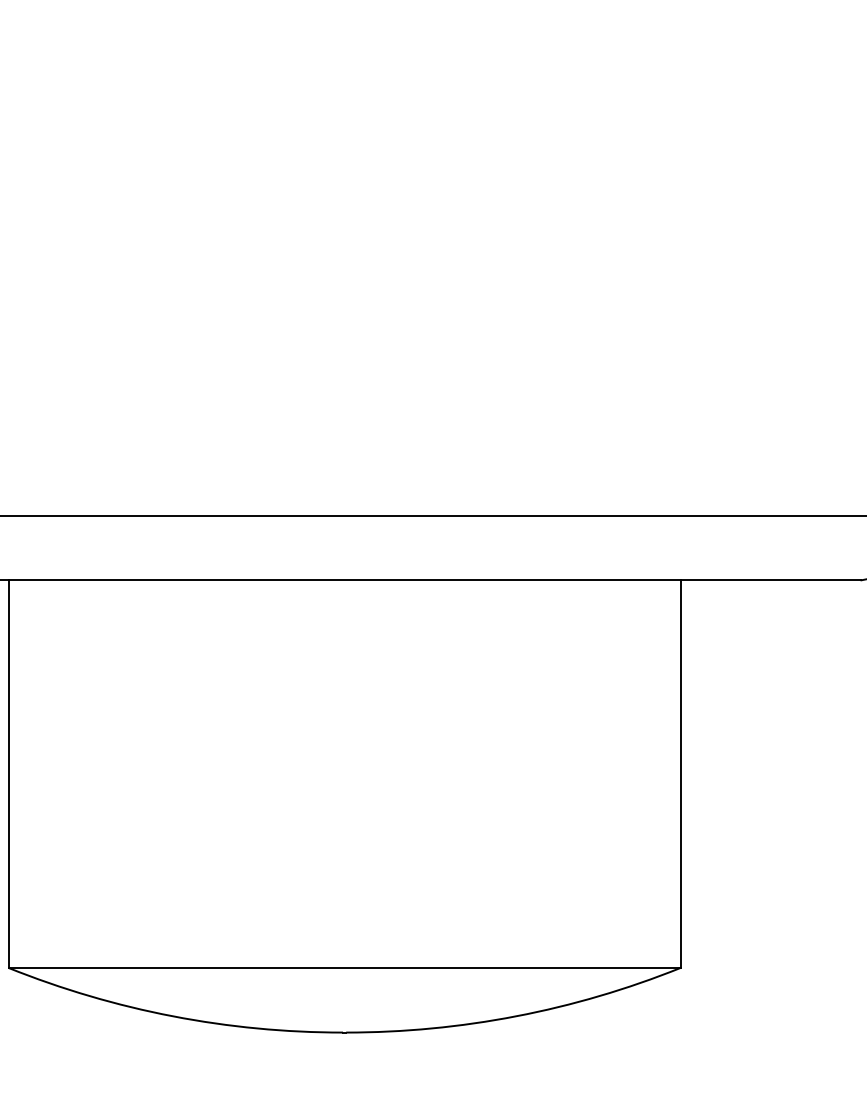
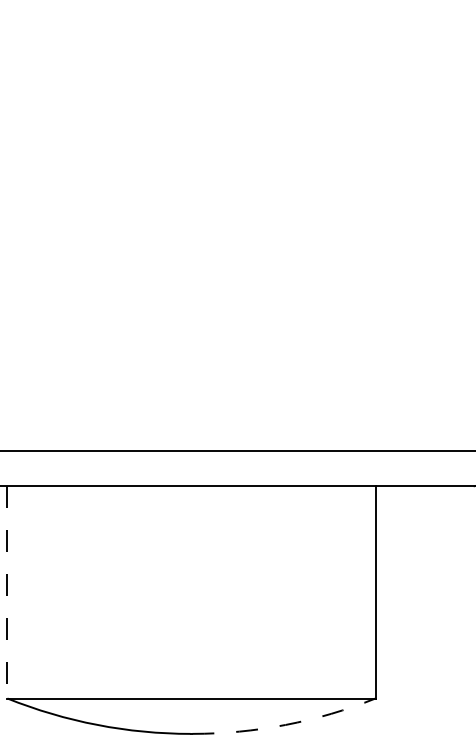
line: (8, 774) -> (7, 592), solid -> dashed
arc: (516, 1015) -> (285, 724), solid -> dashed

